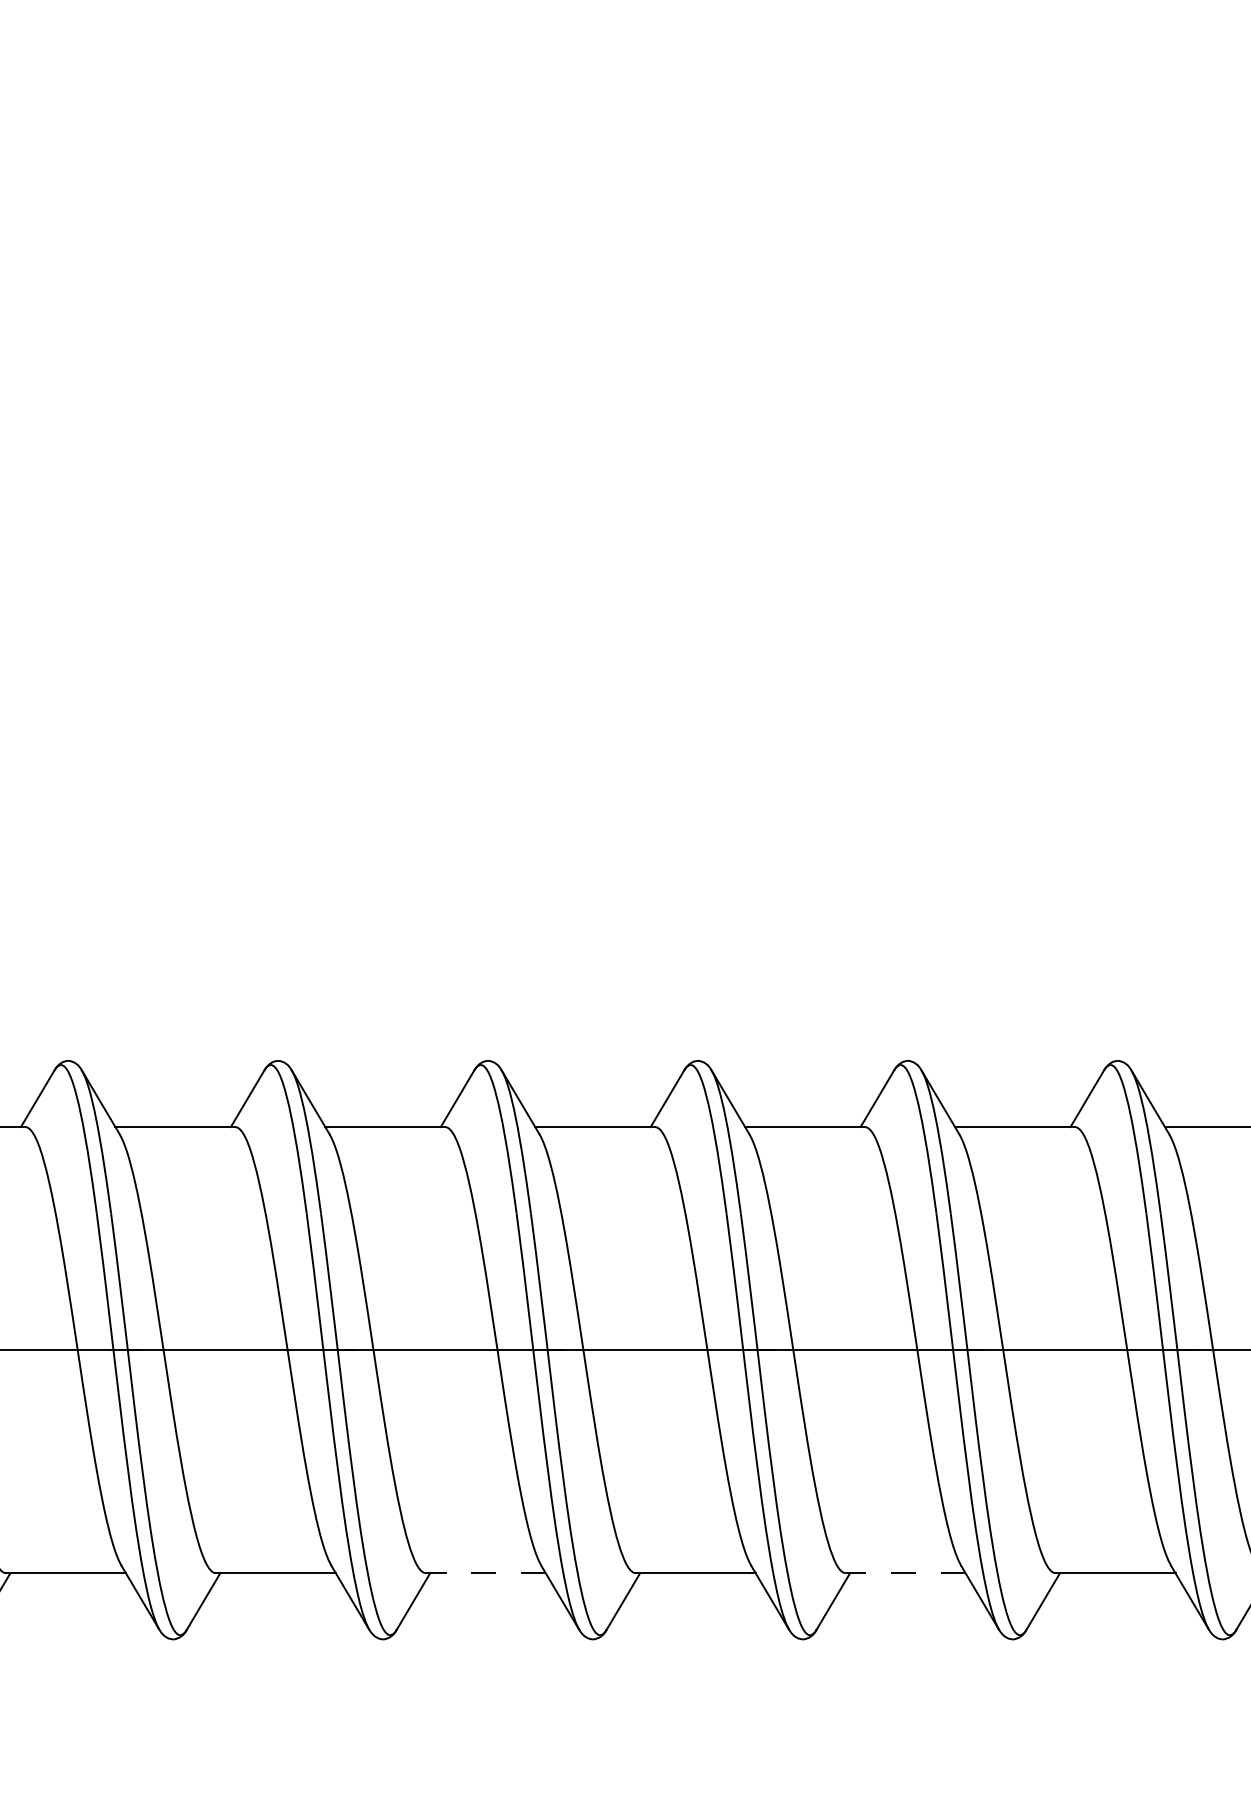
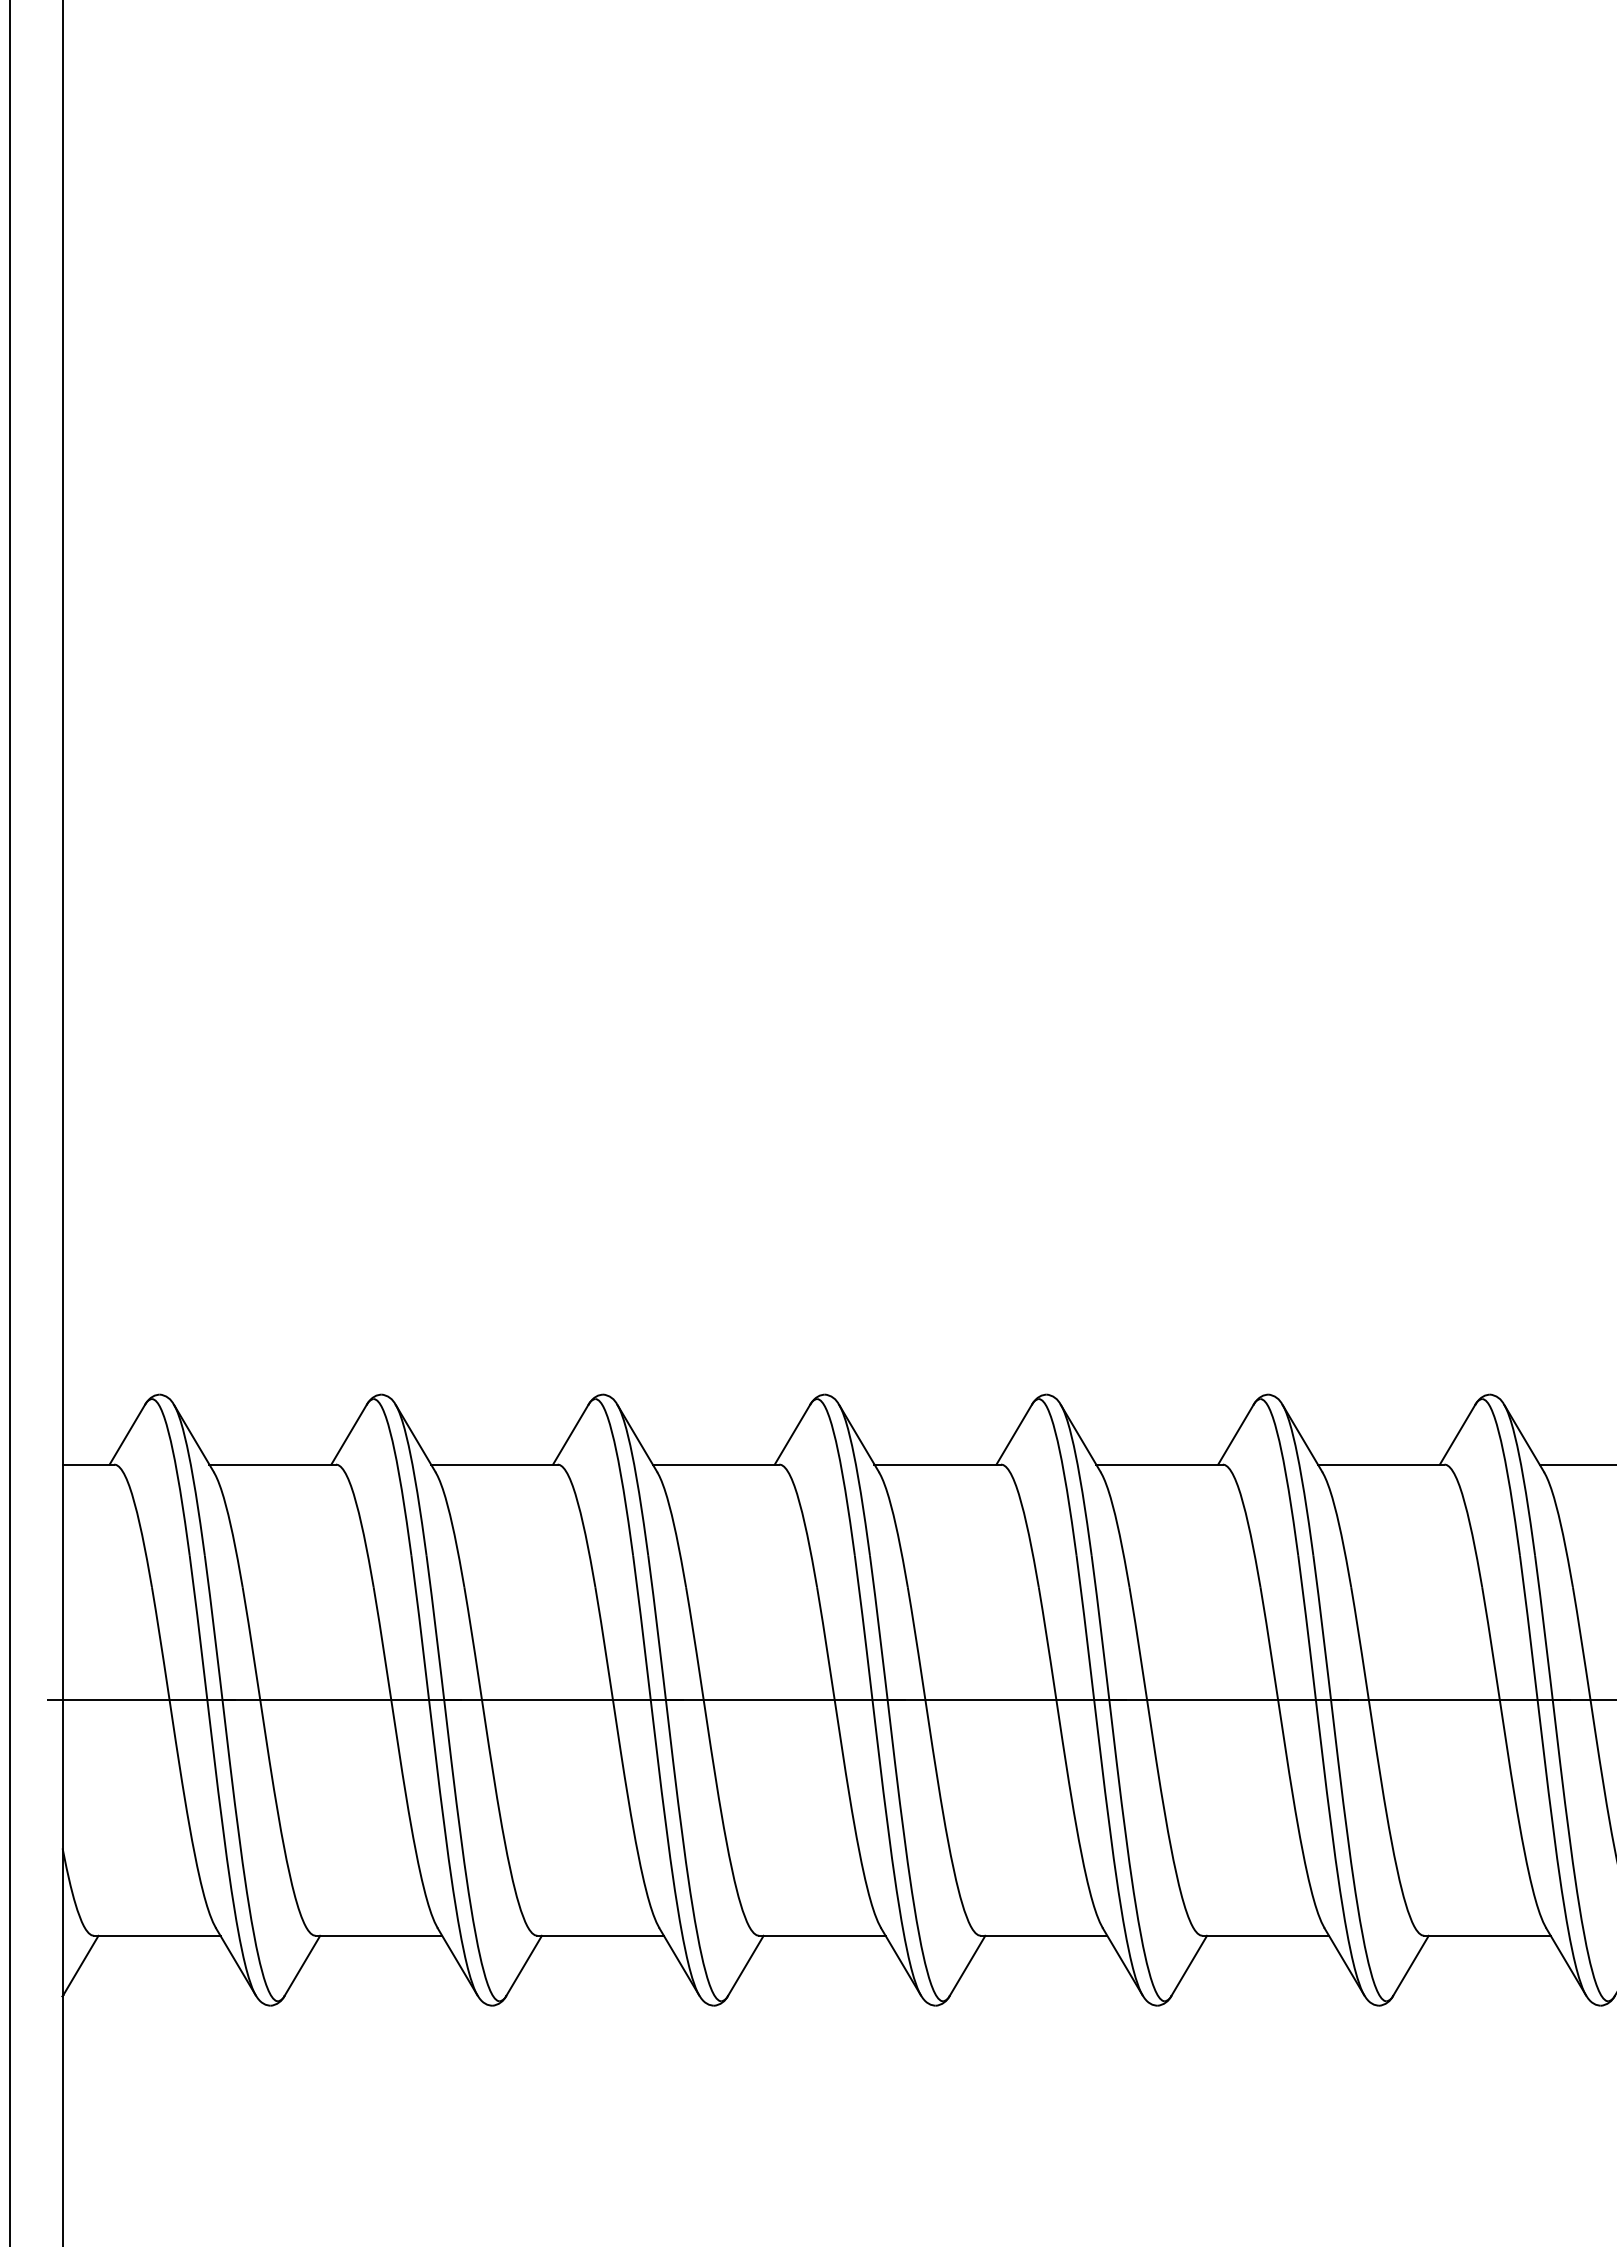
line: (485, 1572) -> (600, 1935), dashed -> solid
line: (905, 1572) -> (1043, 1935), dashed -> solid

